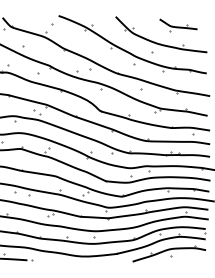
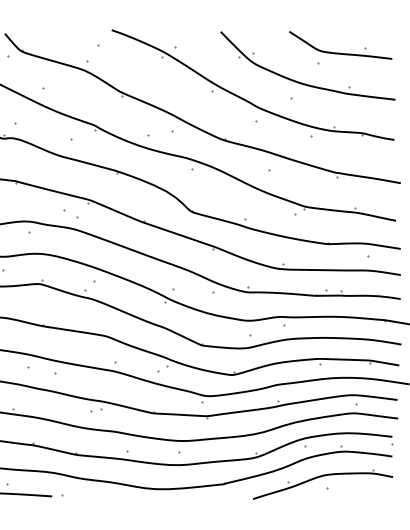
part: (178, 25) -> (340, 48), size x1.43

